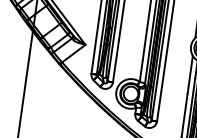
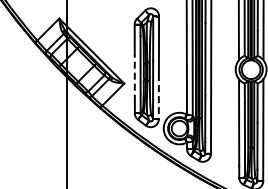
line: (95, 40) -> (134, 77), solid -> dashed
line: (115, 61) -> (158, 96), solid -> dashed

